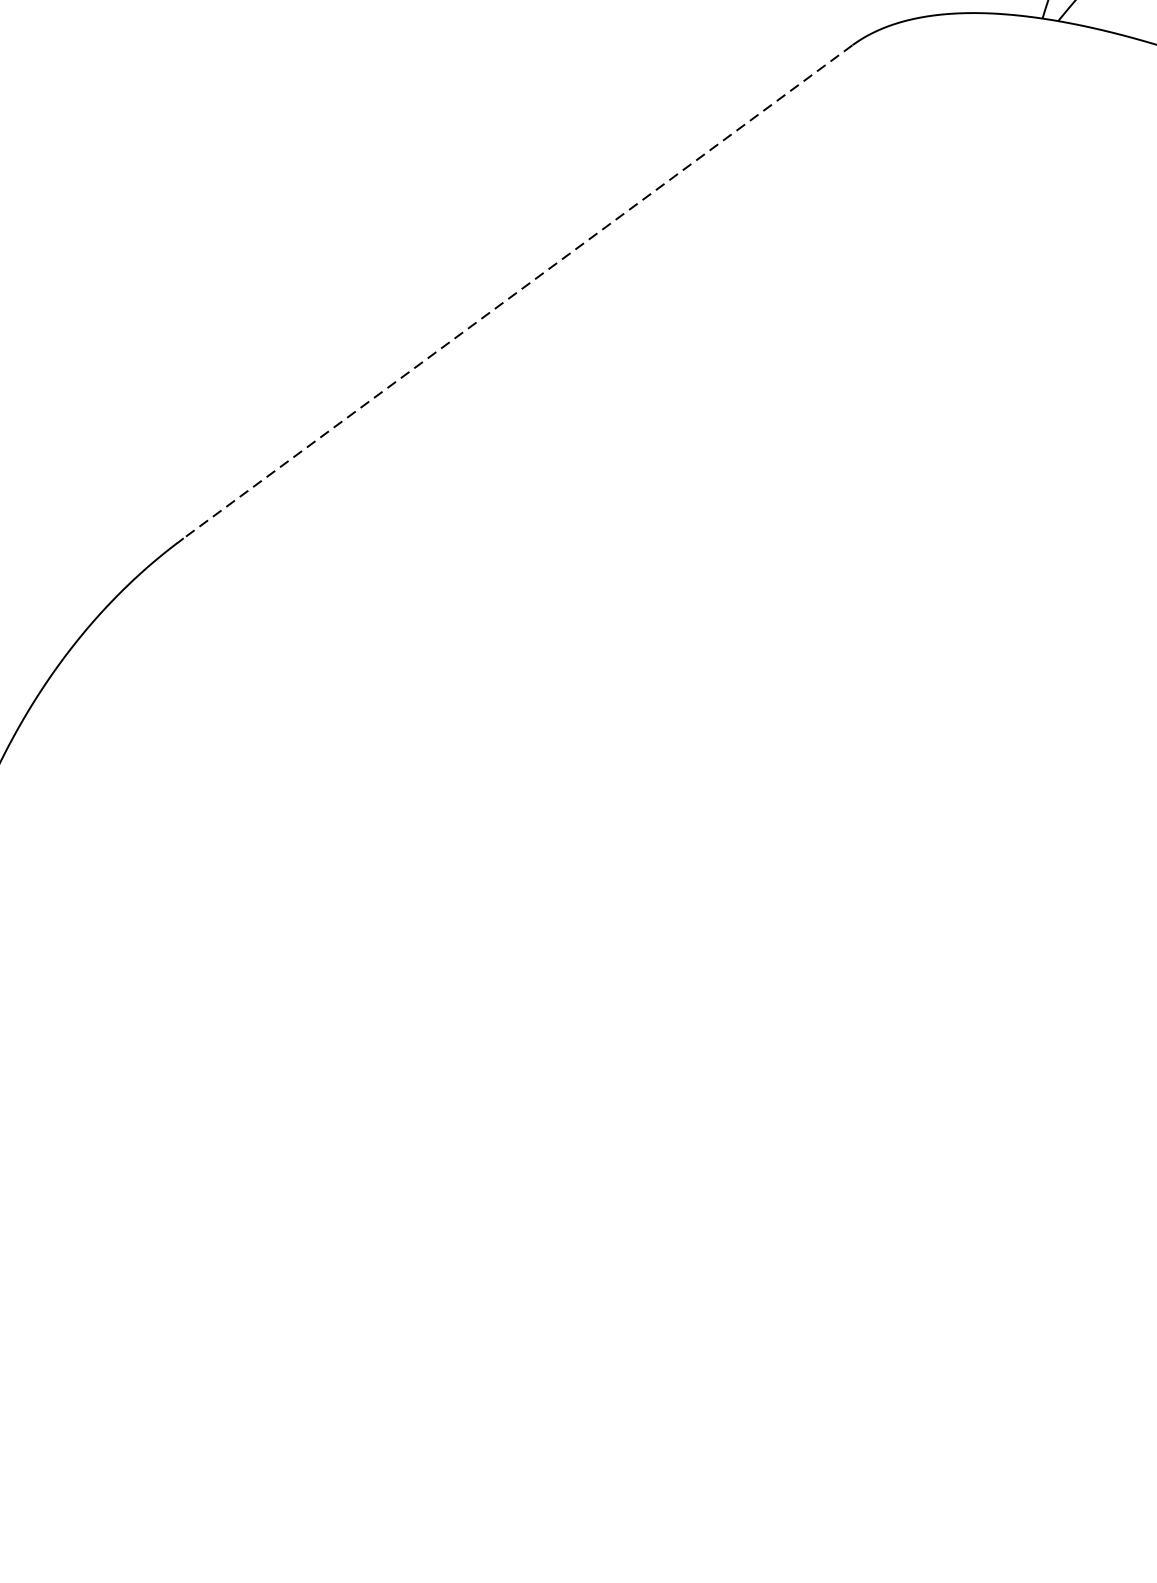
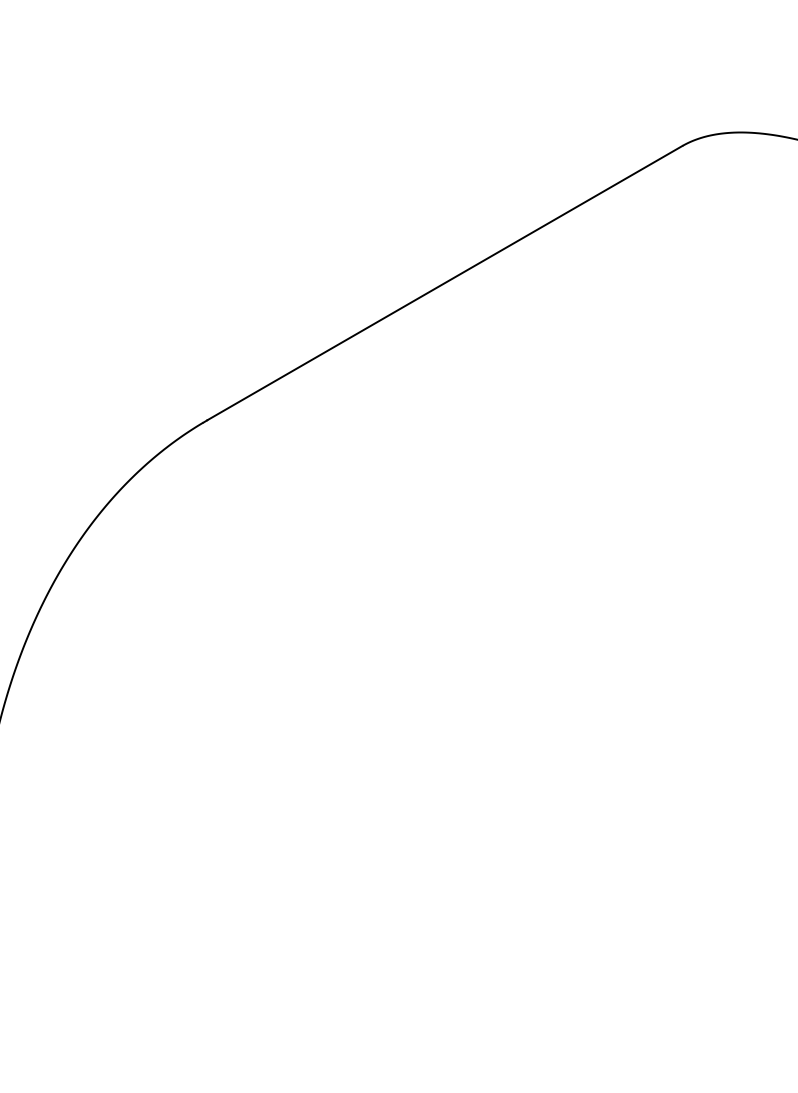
line: (517, 292) -> (444, 283), dashed -> solid

